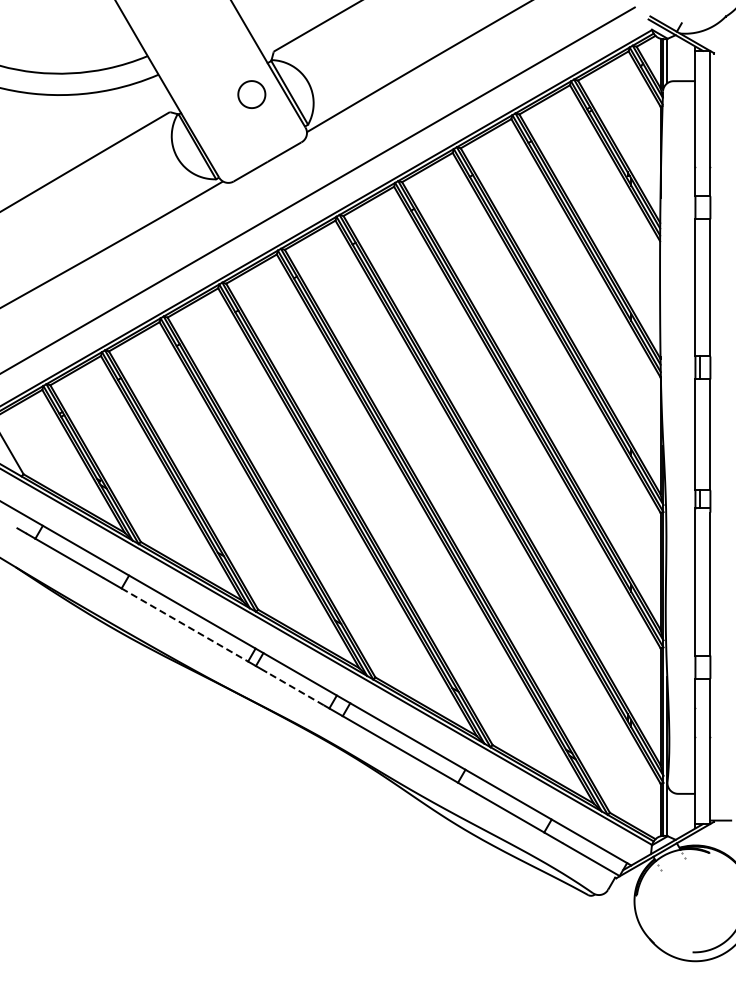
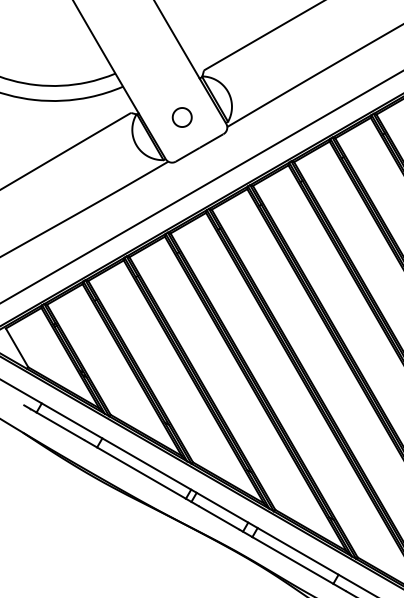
part: (251, 94) -> (182, 117), moved
line: (185, 625) -> (141, 473), dashed -> solid
line: (295, 688) -> (219, 517), dashed -> solid

